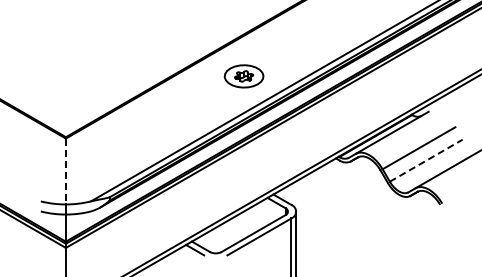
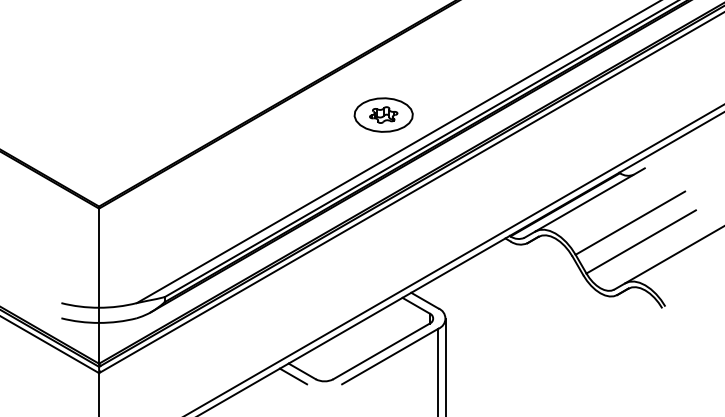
part: (243, 76) -> (382, 115), moved
line: (426, 160) -> (641, 241), dashed -> solid
line: (65, 171) -> (98, 258), dashed -> solid

